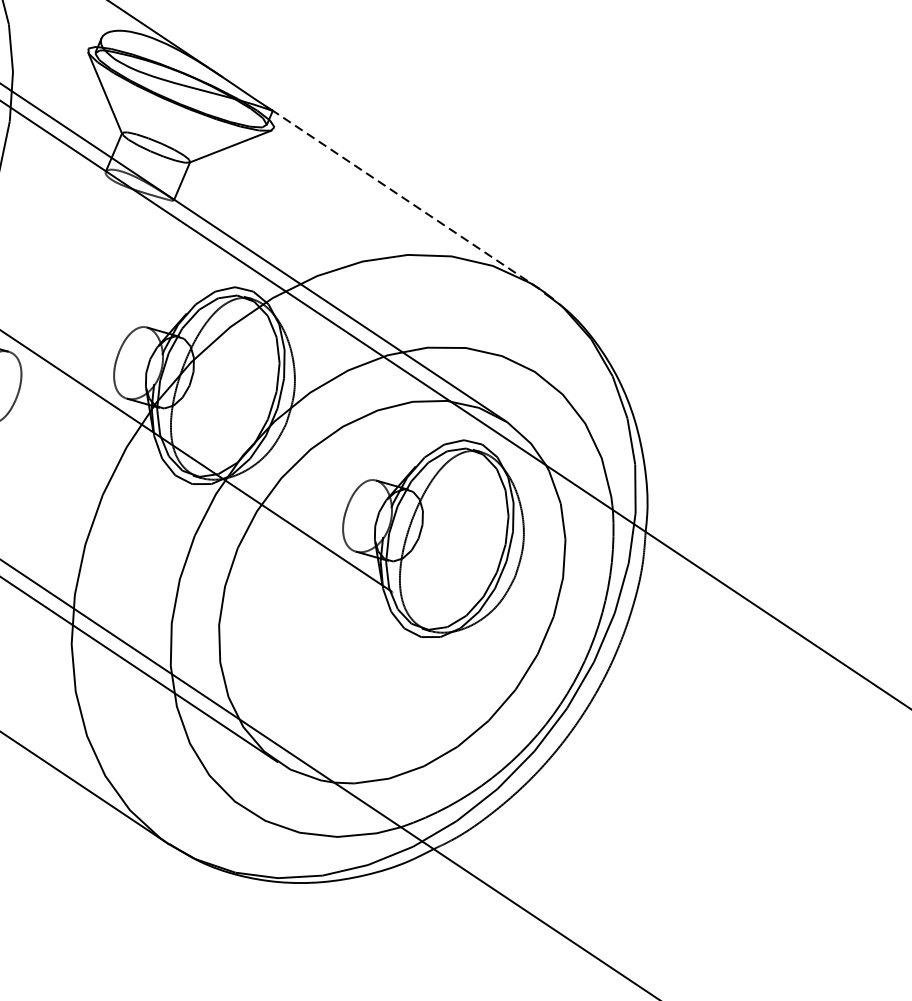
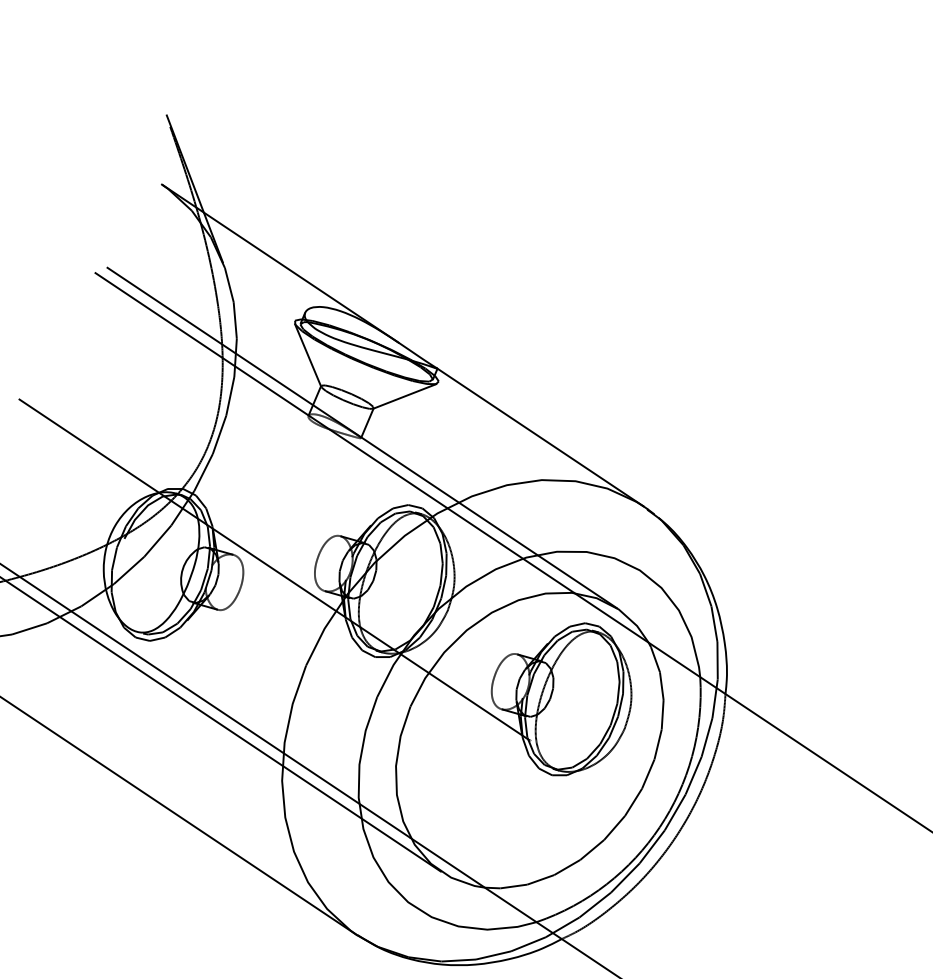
line: (404, 198) -> (539, 436), dashed -> solid

